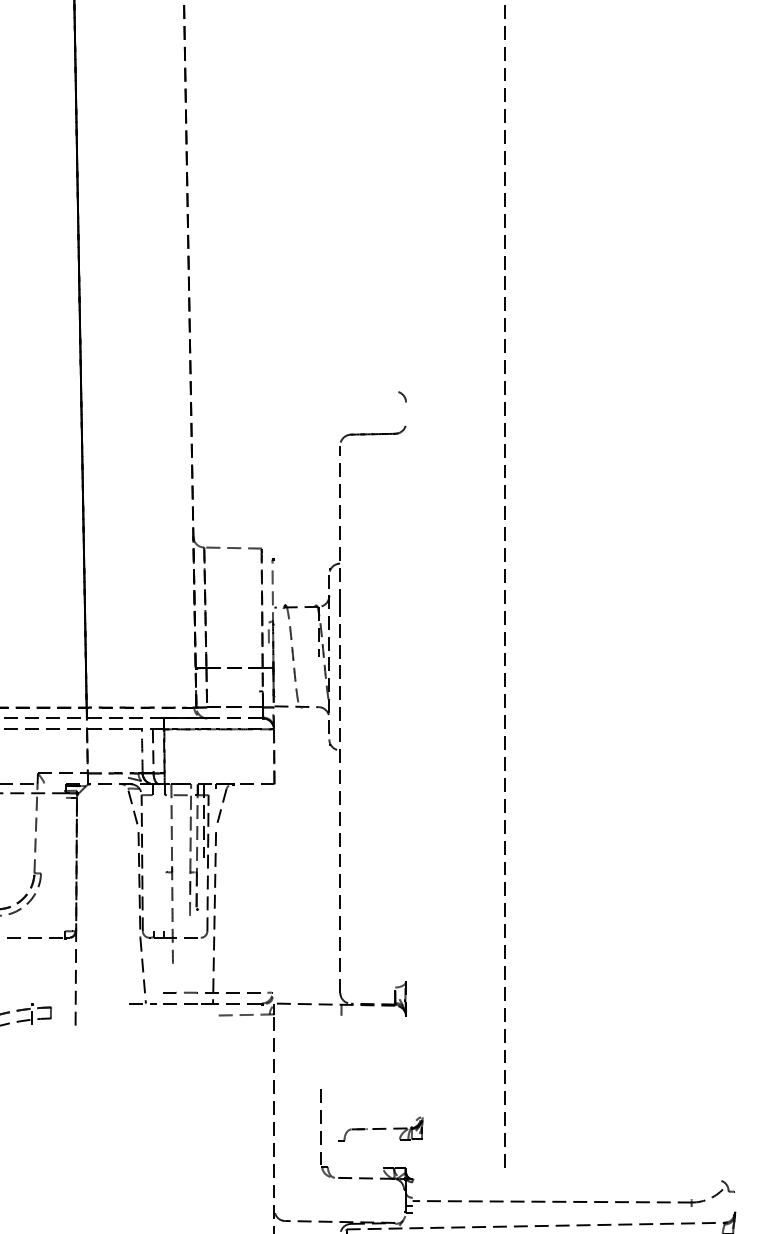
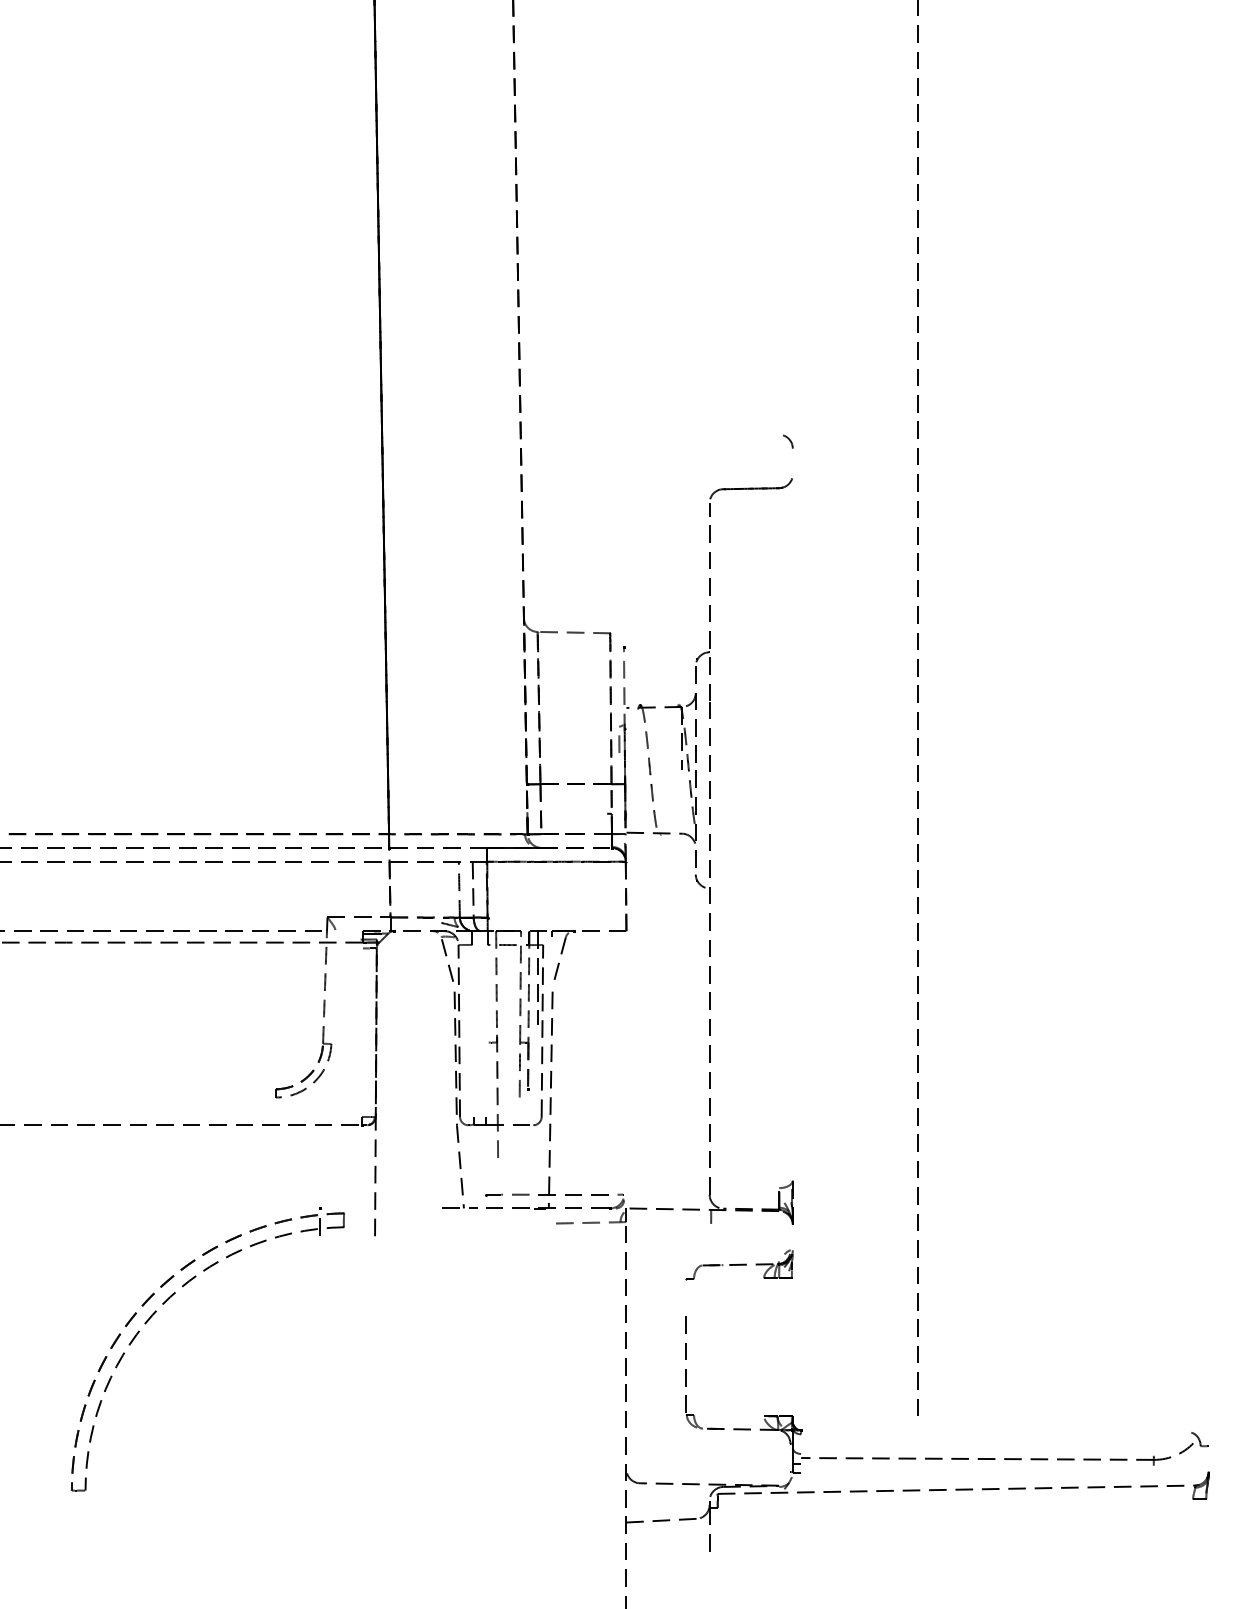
part: (380, 1128) -> (739, 1264), moved

